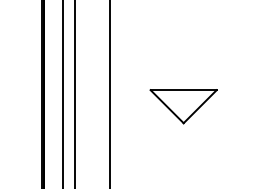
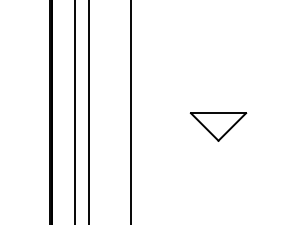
part: (183, 106) -> (218, 126), size x0.7

